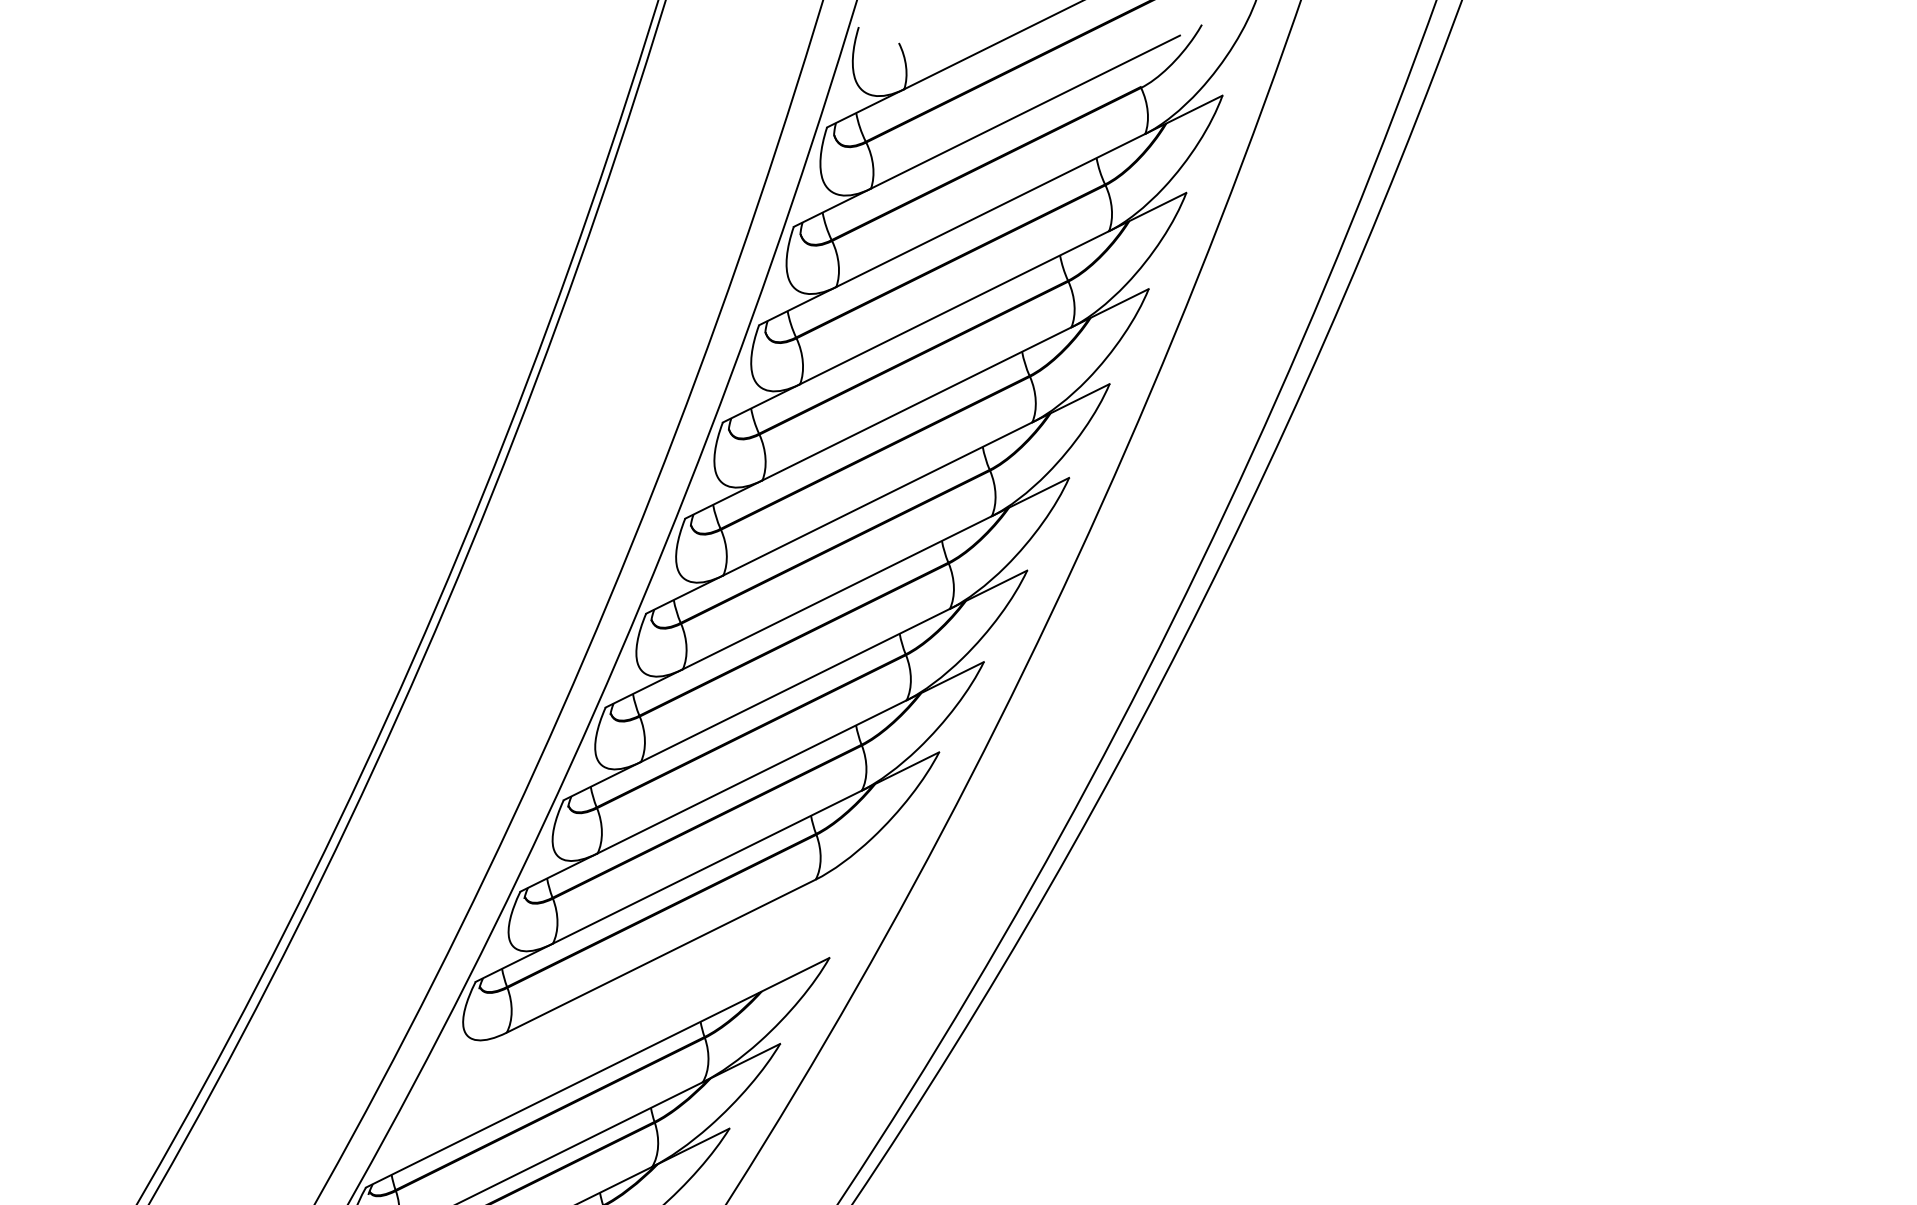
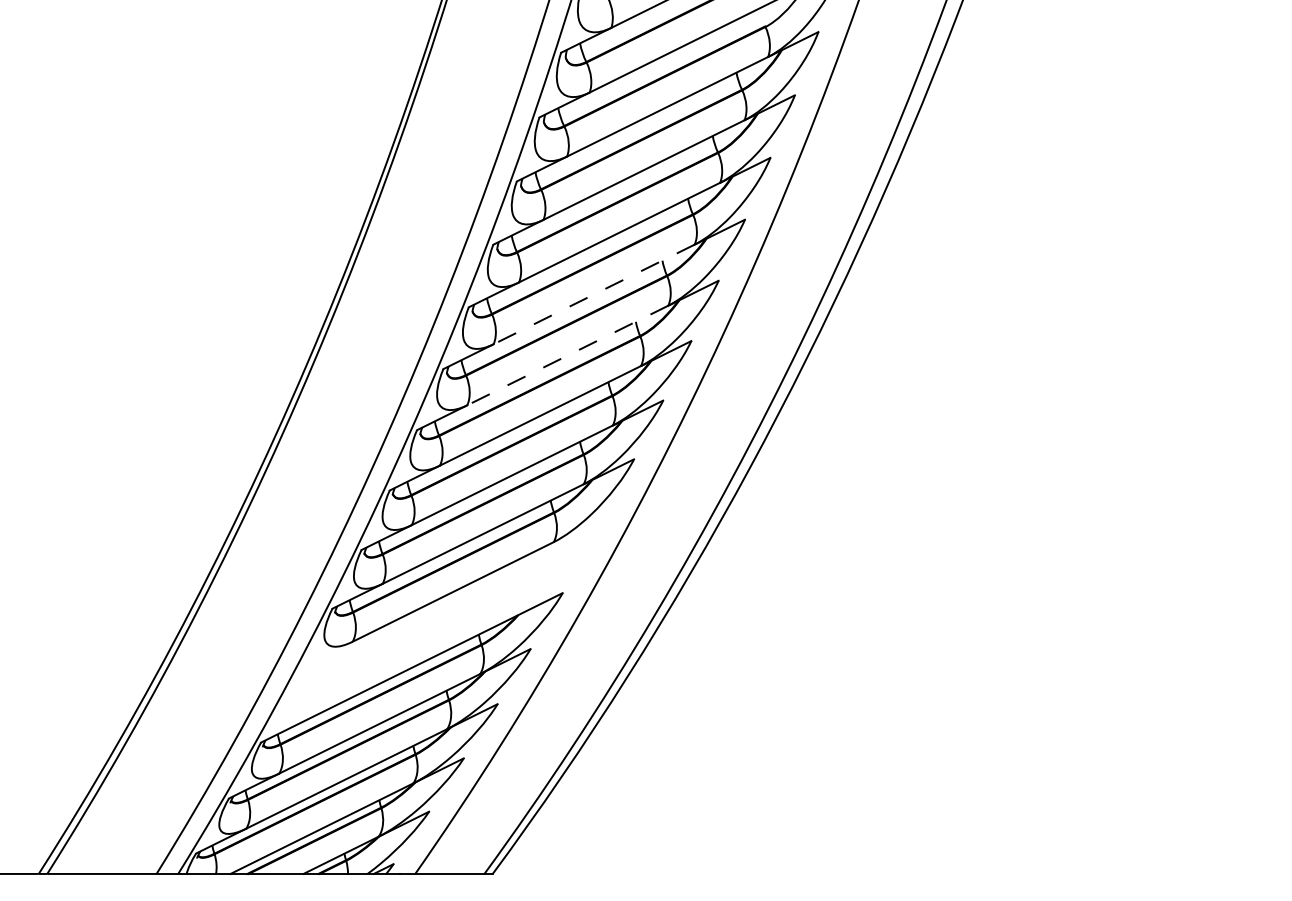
line: (876, 499) -> (593, 294), solid -> dashed
line: (836, 592) -> (567, 355), solid -> dashed

